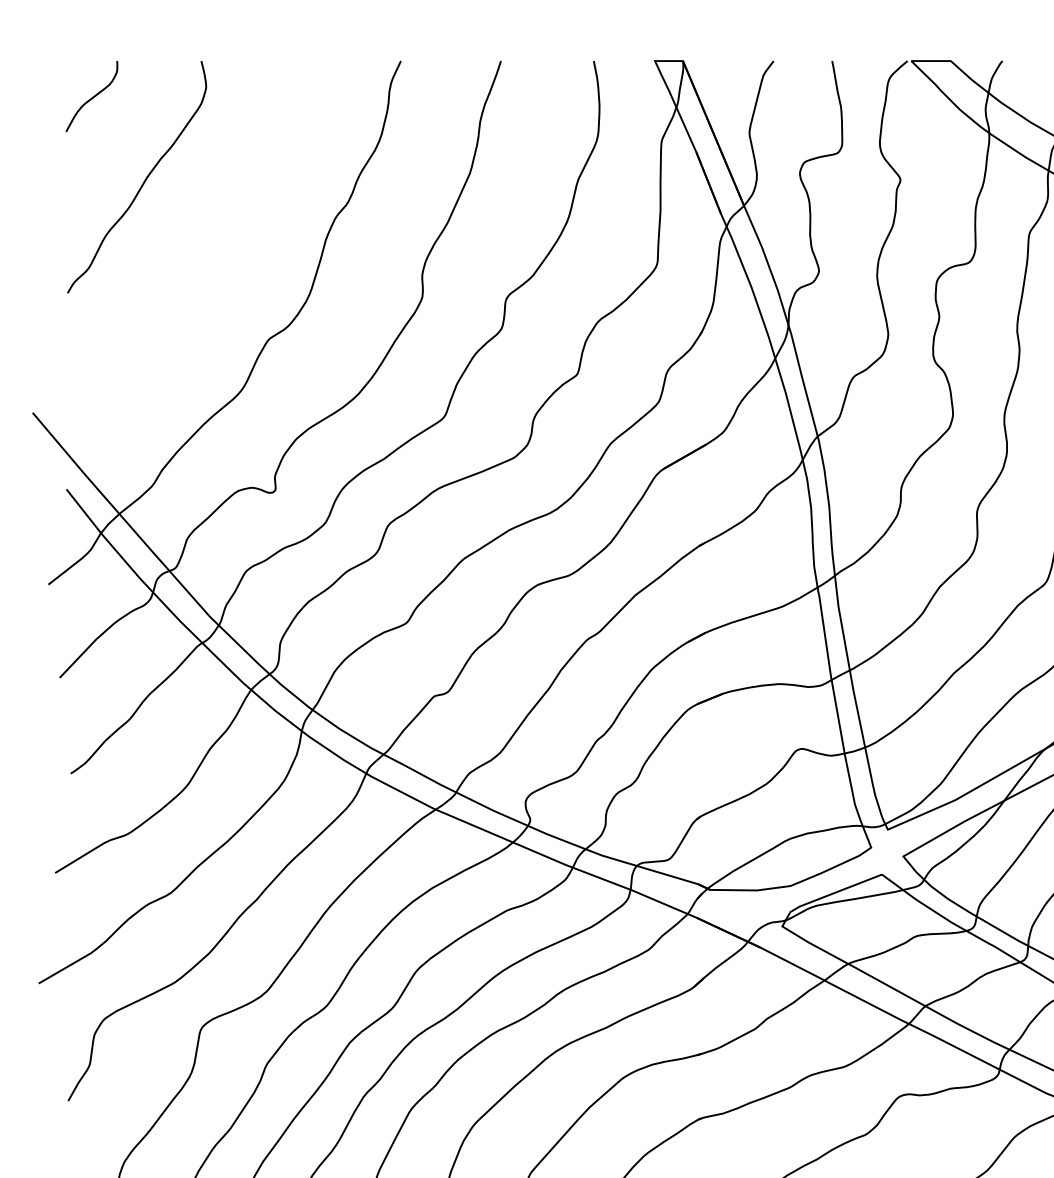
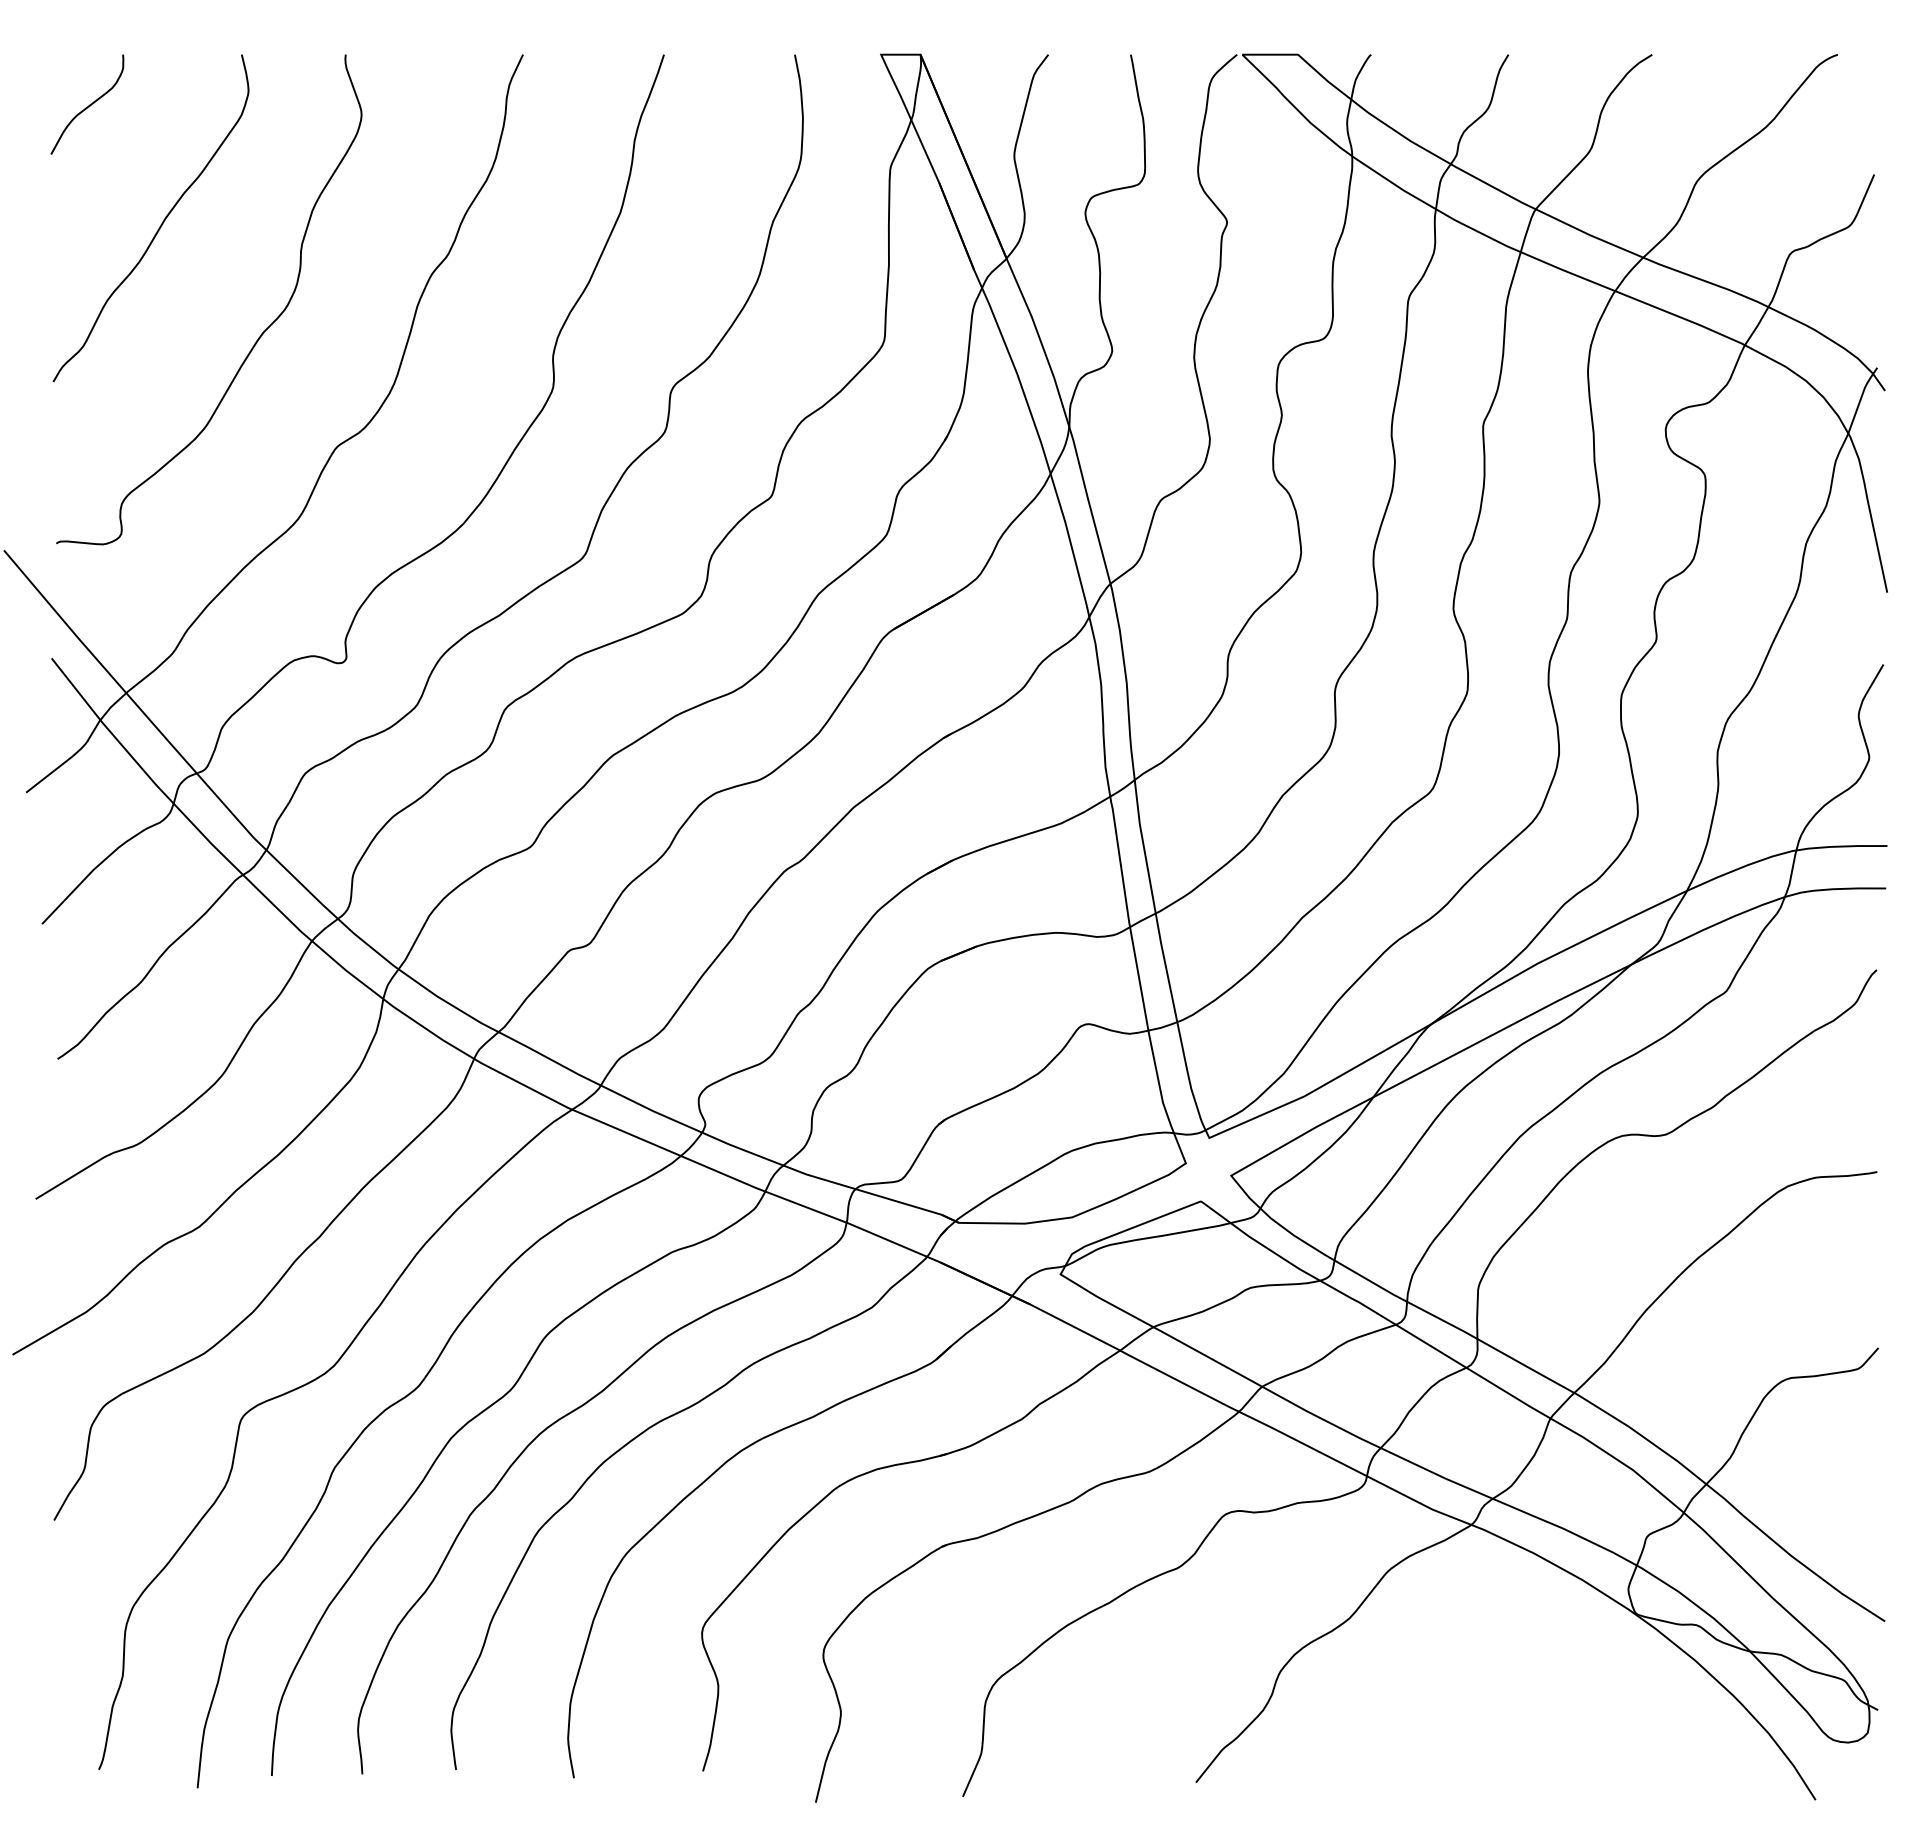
curve: (214, 259) -> (260, 334), added

